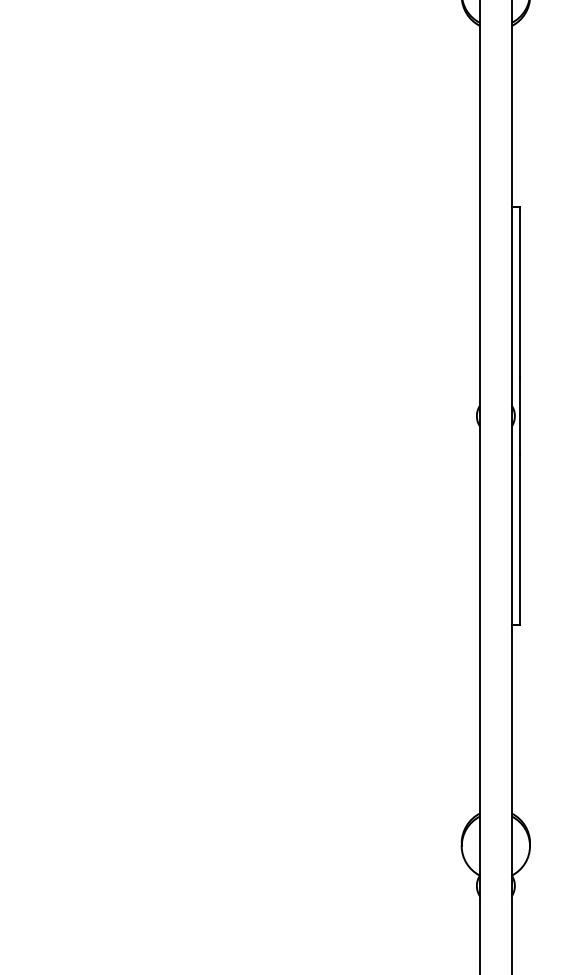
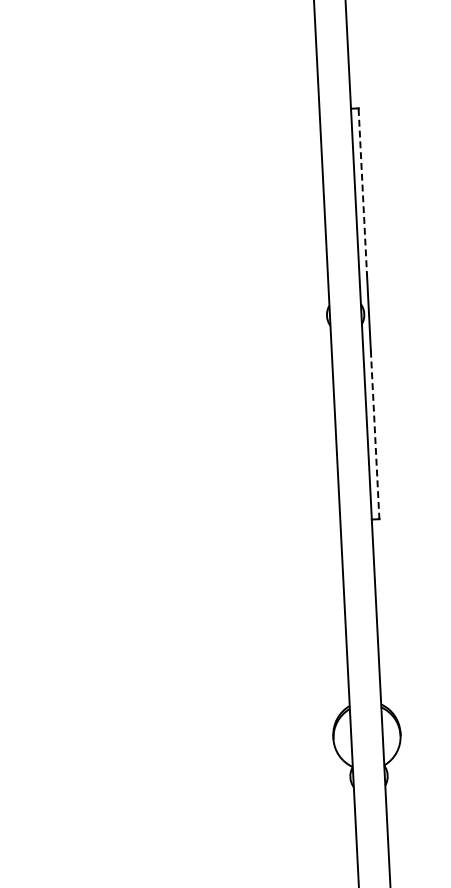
line: (519, 293) -> (362, 193), solid -> dashed
line: (519, 539) -> (374, 434), solid -> dashed

